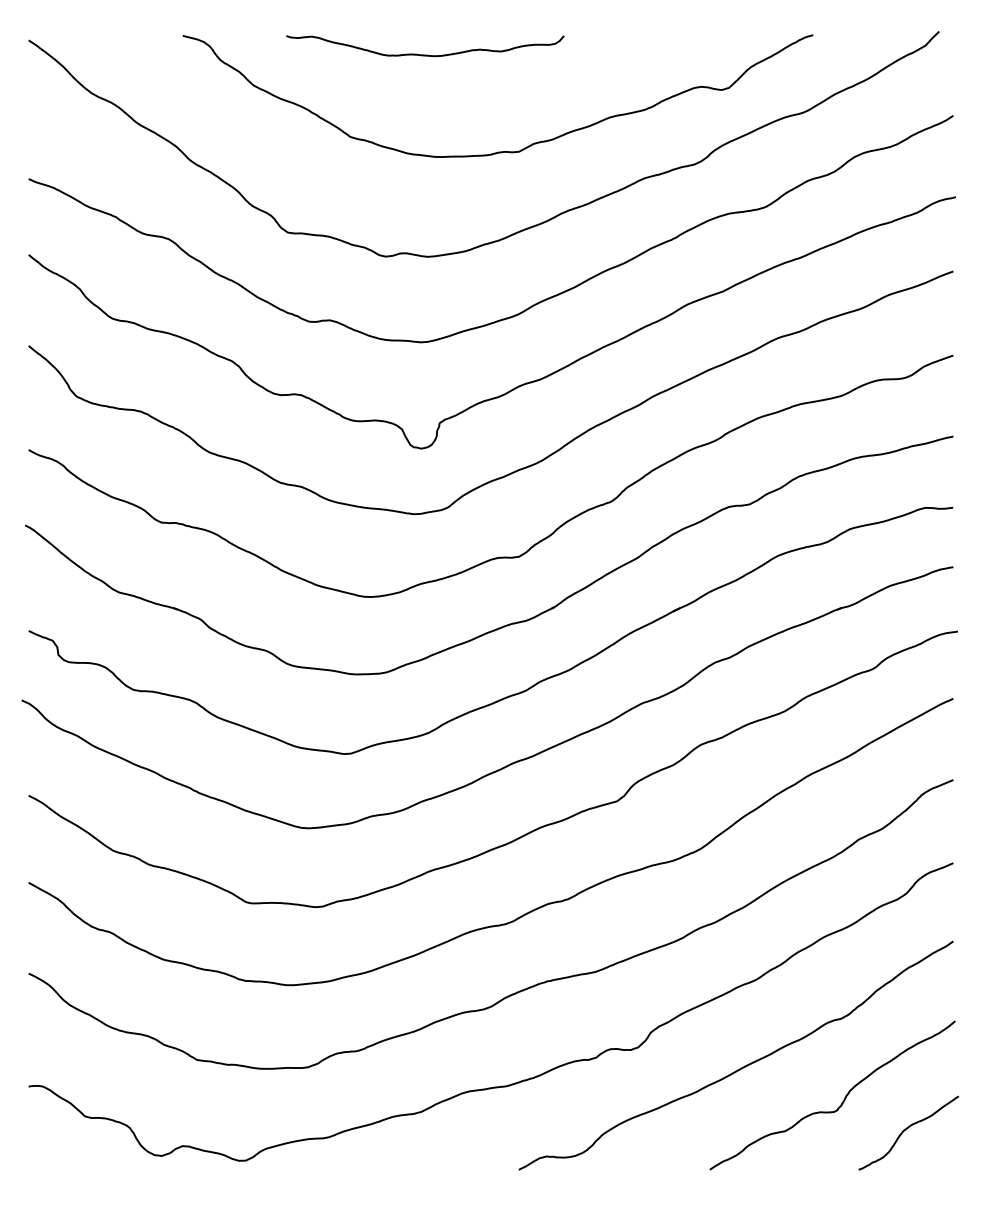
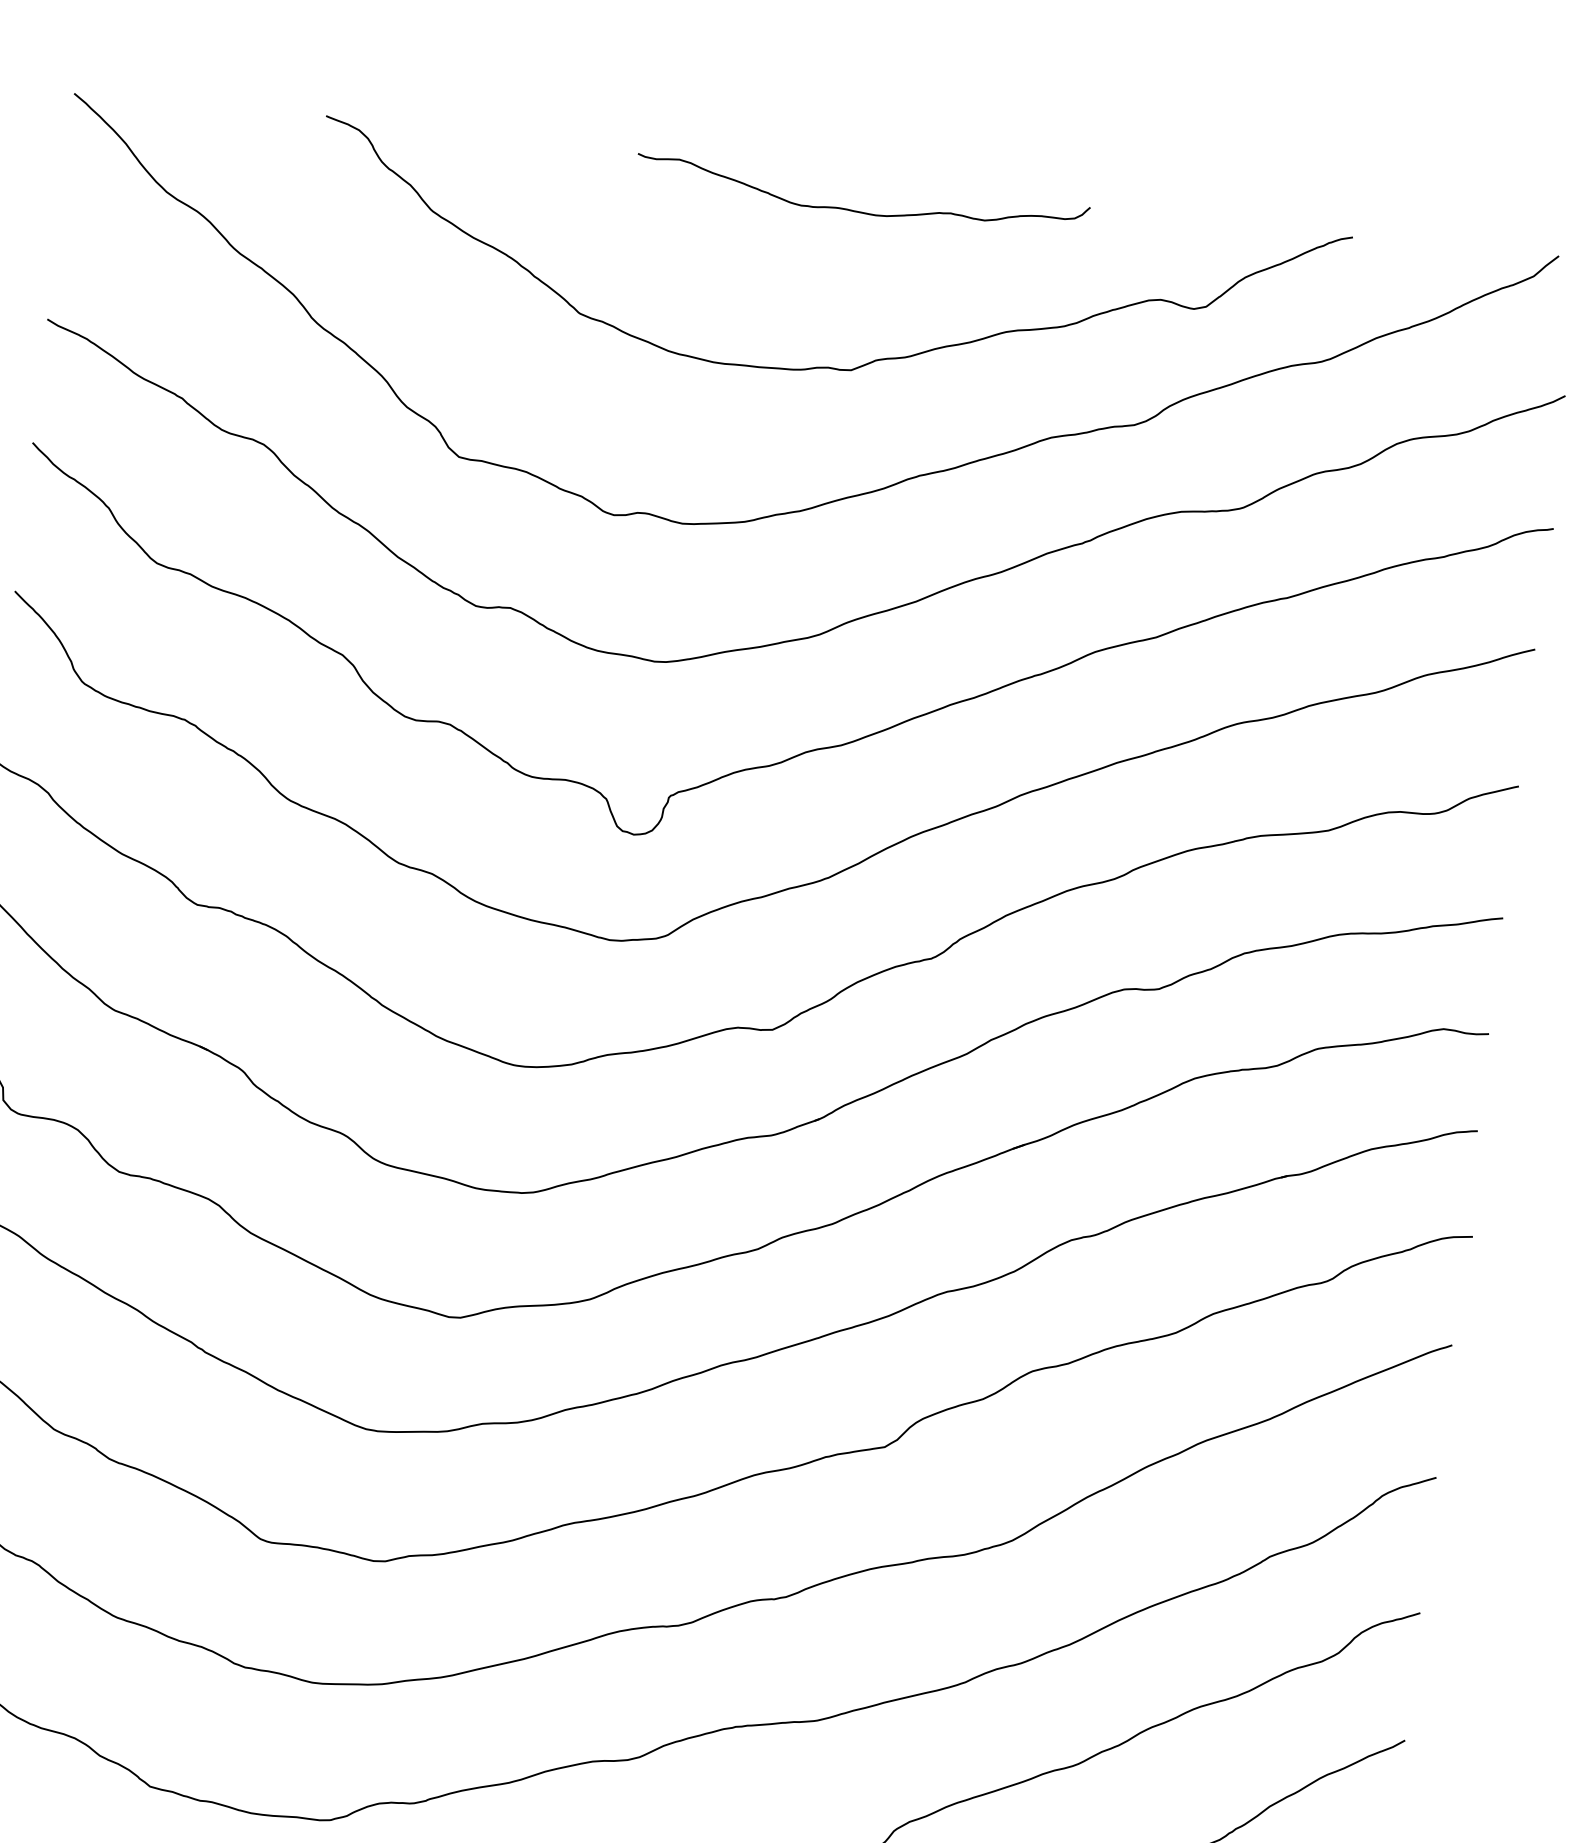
curve: (425, 54) -> (861, 210), moved

